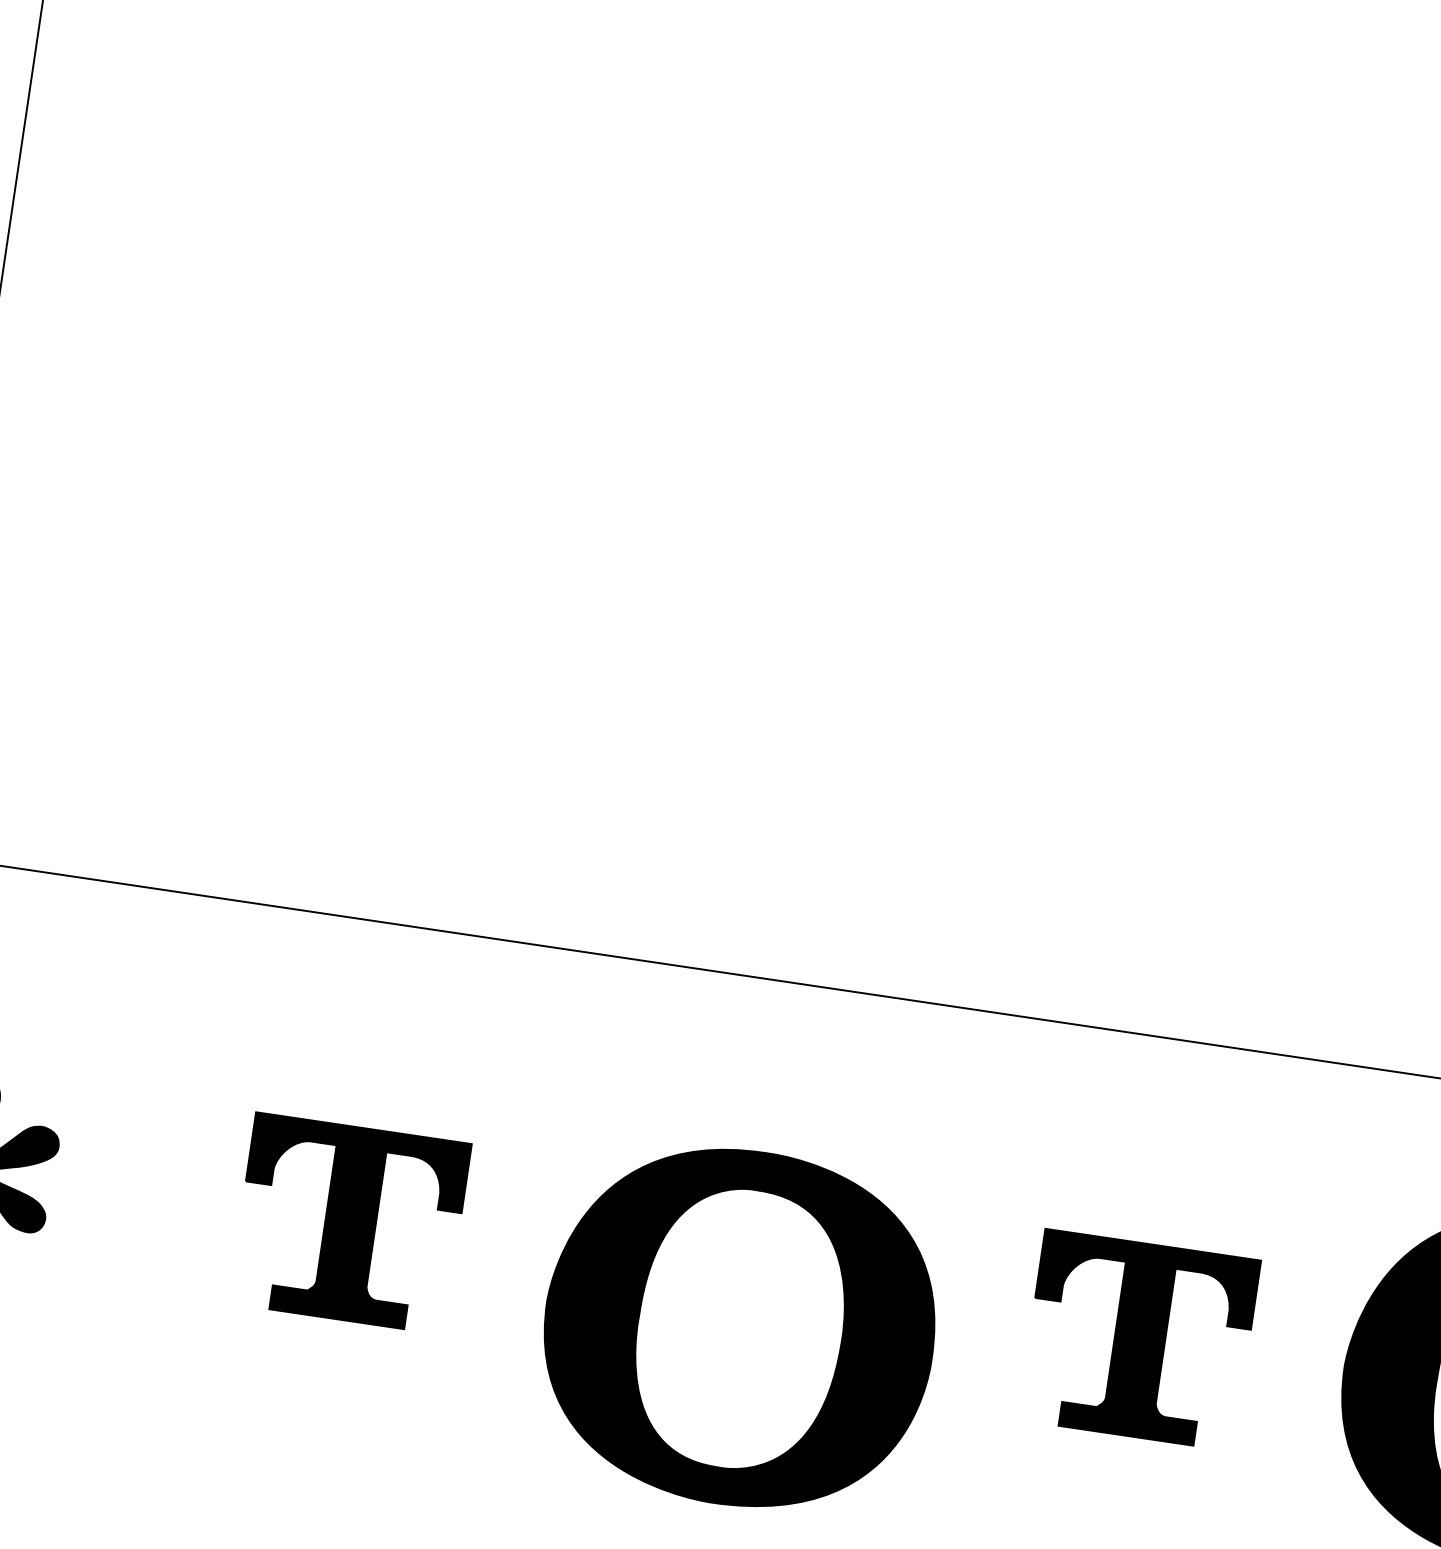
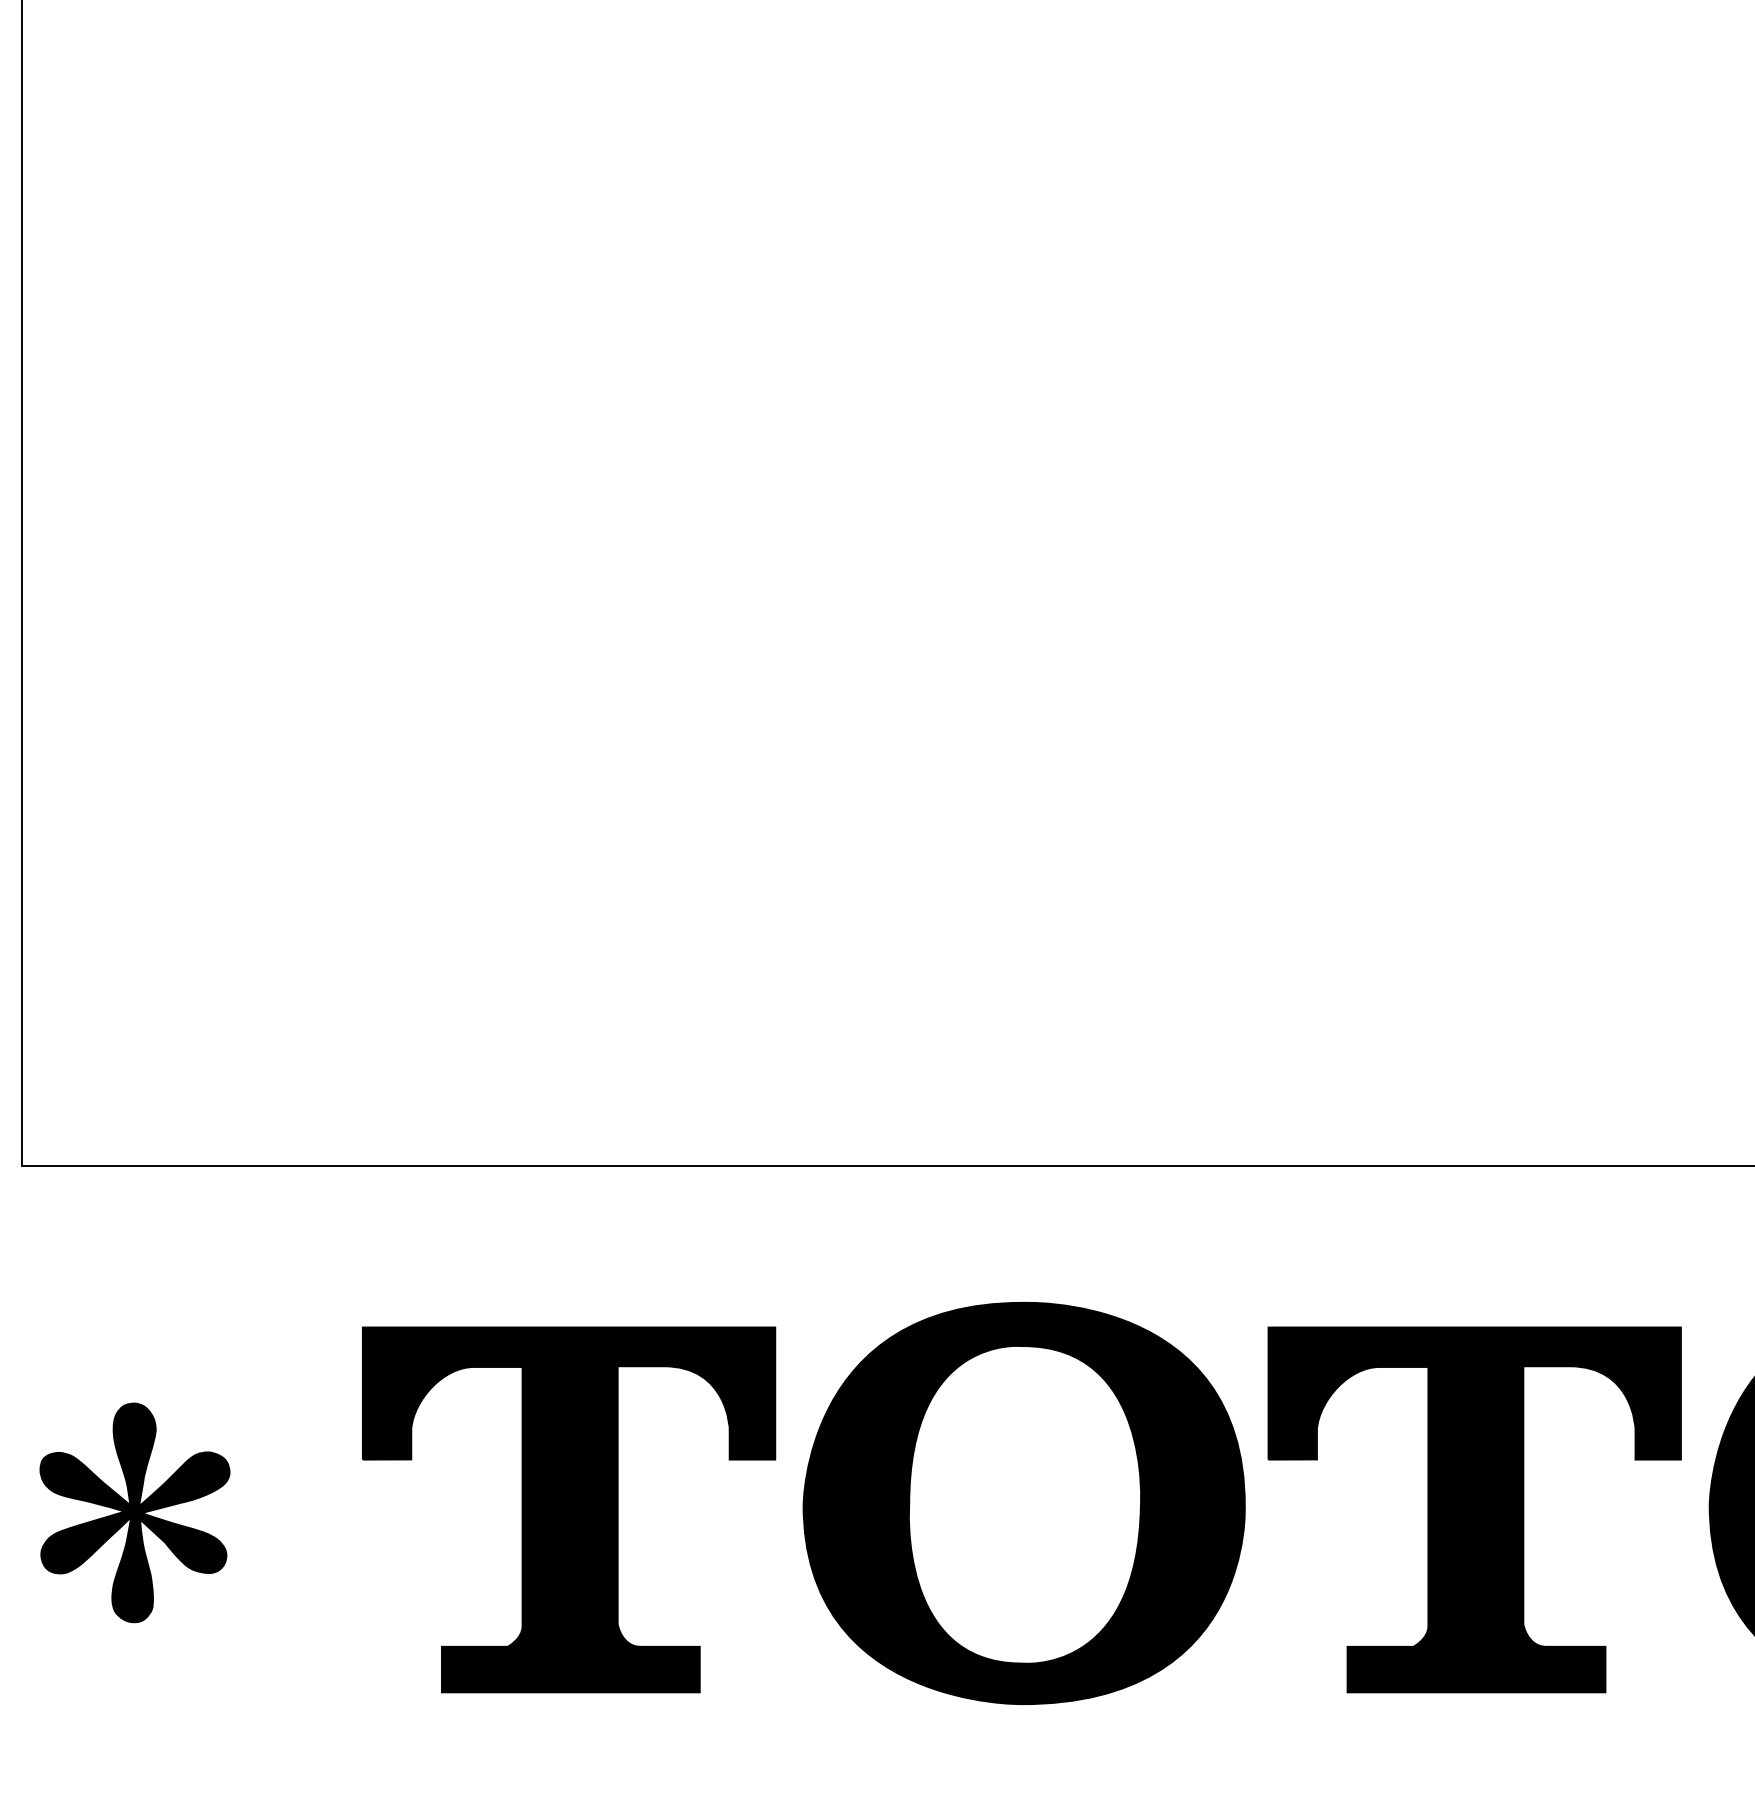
part: (350, 1223) -> (569, 1509), size x1.67
part: (739, 1327) -> (1023, 1503), moved
part: (1139, 1339) -> (1474, 1509), size x1.67

